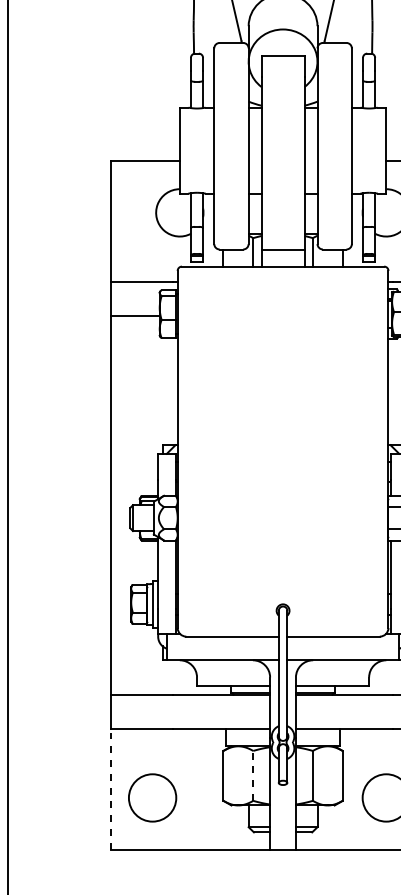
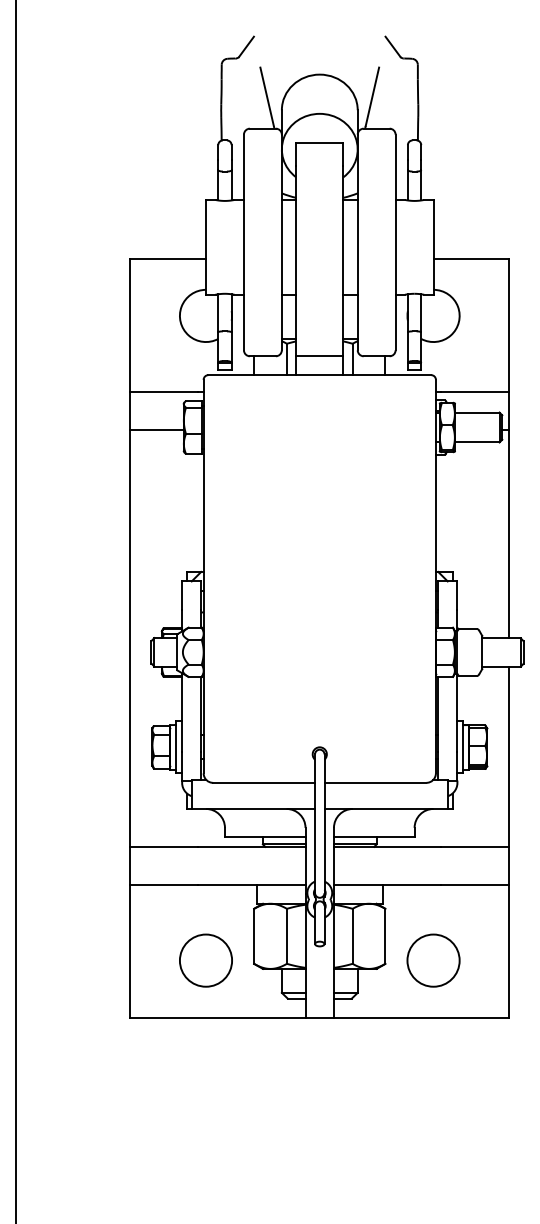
line: (252, 775) -> (286, 935), dashed -> solid
line: (111, 788) -> (130, 950), dashed -> solid
circle: (152, 797) -> (205, 960), moved

